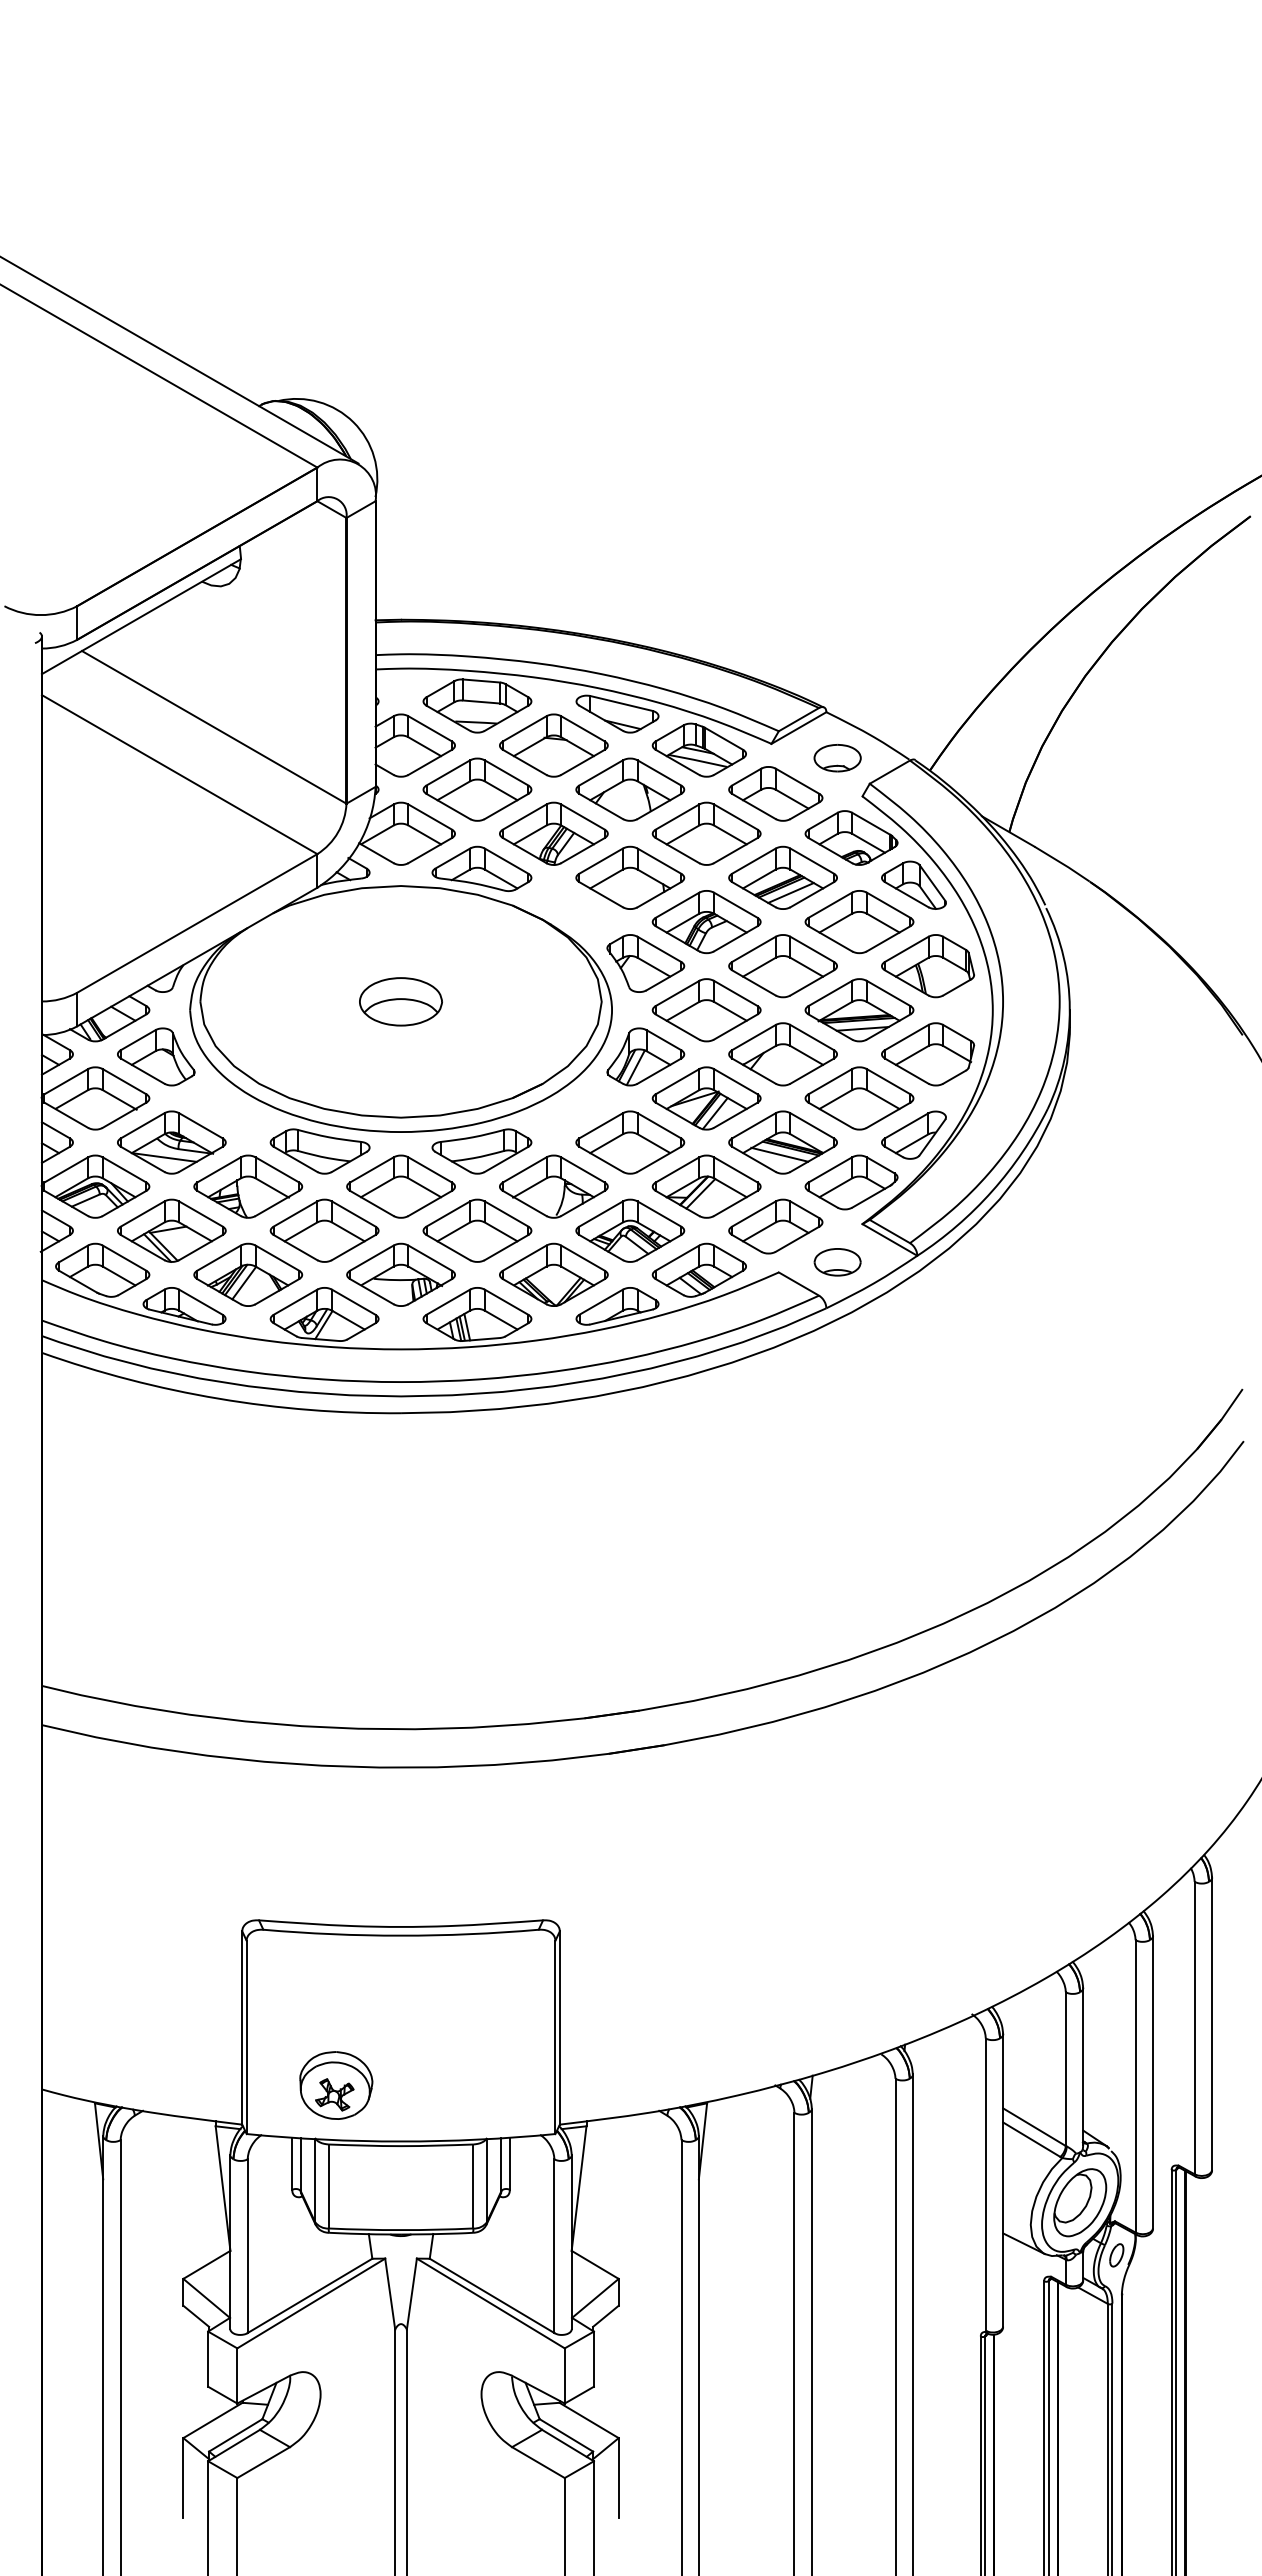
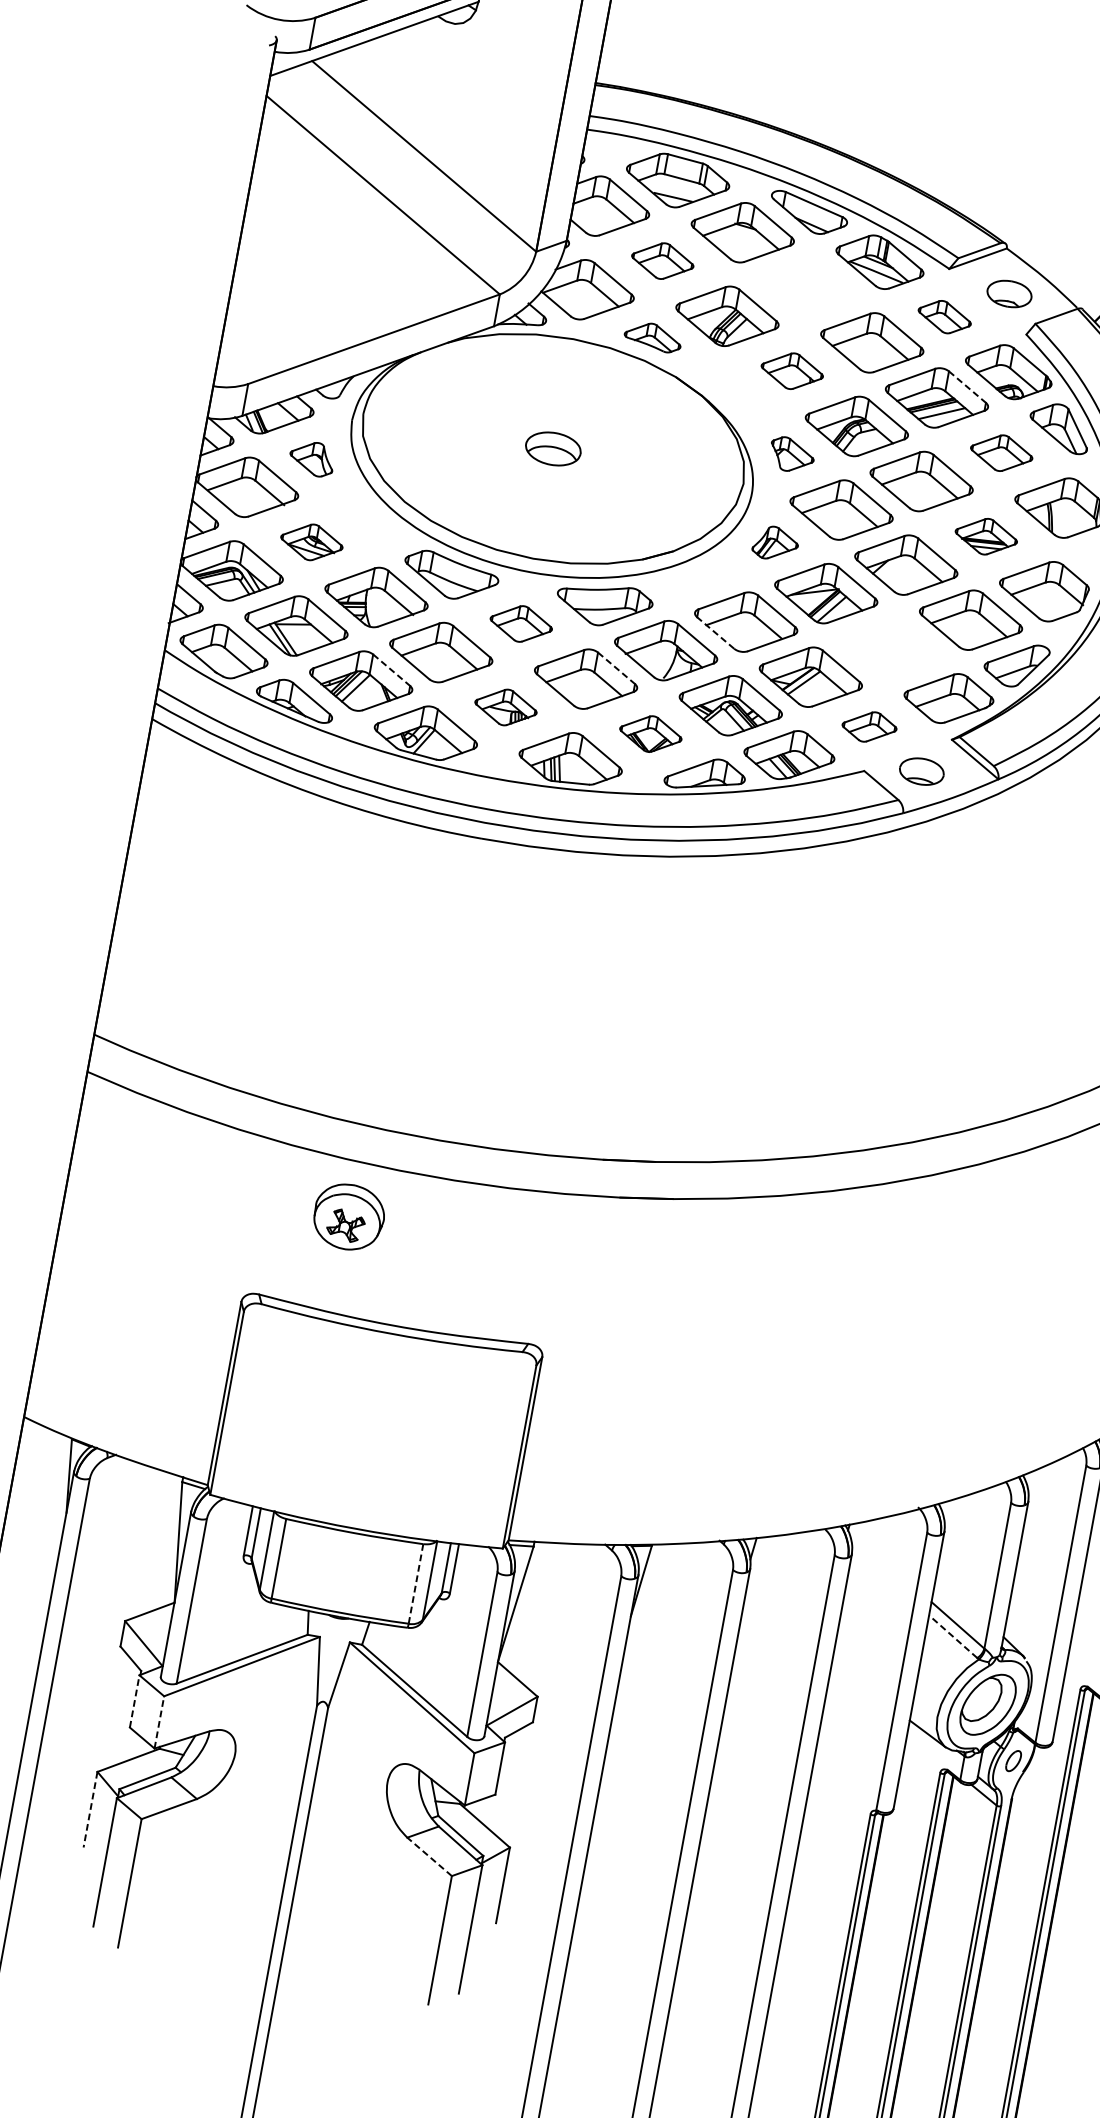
part: (477, 789) -> (662, 261), size x0.6
part: (630, 789) -> (807, 287), removed
part: (775, 793) -> (944, 316), size x0.6
line: (812, 861) -> (967, 387), solid -> dashed
part: (481, 868) -> (652, 336), size x0.6
part: (630, 877) -> (792, 371), size x0.6
part: (859, 922) -> (1001, 453), size x0.6
part: (645, 963) -> (791, 455), size x0.6
part: (400, 1001) -> (552, 448), size x0.7
part: (859, 1010) -> (986, 536), size x0.6
part: (156, 1056) -> (312, 458), size x0.6
part: (645, 1056) -> (775, 543), size x0.6
part: (171, 1142) -> (311, 542), size x0.6
part: (782, 1142) -> (890, 648), removed
line: (600, 1159) -> (715, 633), solid -> dashed
part: (400, 1186) -> (520, 623), size x0.6
line: (507, 1214) -> (617, 668), solid -> dashed
part: (775, 1226) -> (869, 726), size x0.6
line: (277, 1258) -> (391, 670), solid -> dashed
part: (400, 1274) -> (505, 707), size x0.6
part: (553, 1274) -> (650, 733), size x0.6
part: (336, 2085) -> (349, 1217), moved
line: (1031, 2139) -> (952, 1636), solid -> dashed
line: (473, 2186) -> (416, 1583), solid -> dashed
line: (208, 2359) -> (134, 1701), solid -> dashed
line: (237, 2375) -> (159, 1722), solid -> dashed
line: (538, 2462) -> (429, 1856), solid -> dashed
line: (183, 2477) -> (90, 1809), solid -> dashed

